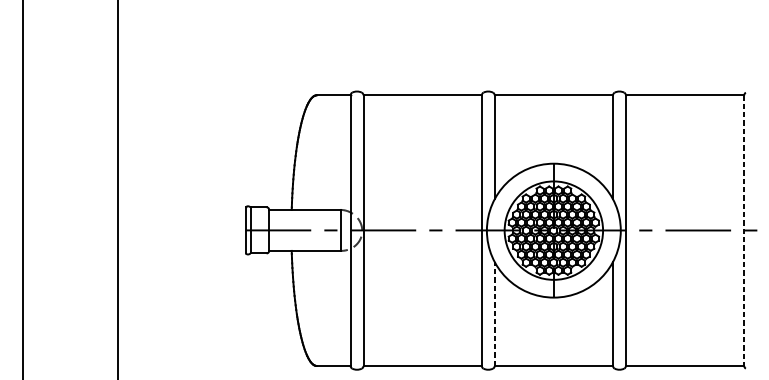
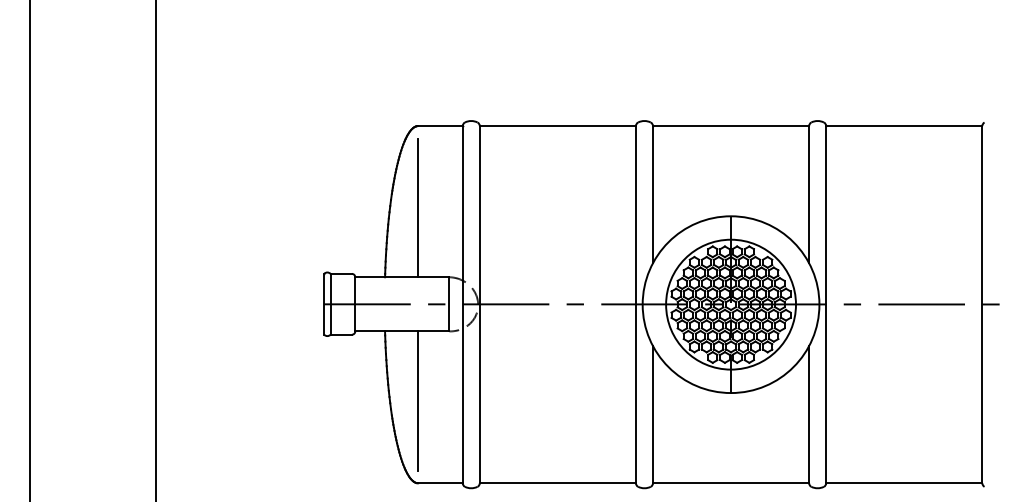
line: (317, 157) -> (418, 208), added
line: (744, 230) -> (982, 304), dashed -> solid
line: (317, 303) -> (418, 400), added
line: (494, 313) -> (652, 414), dashed -> solid

